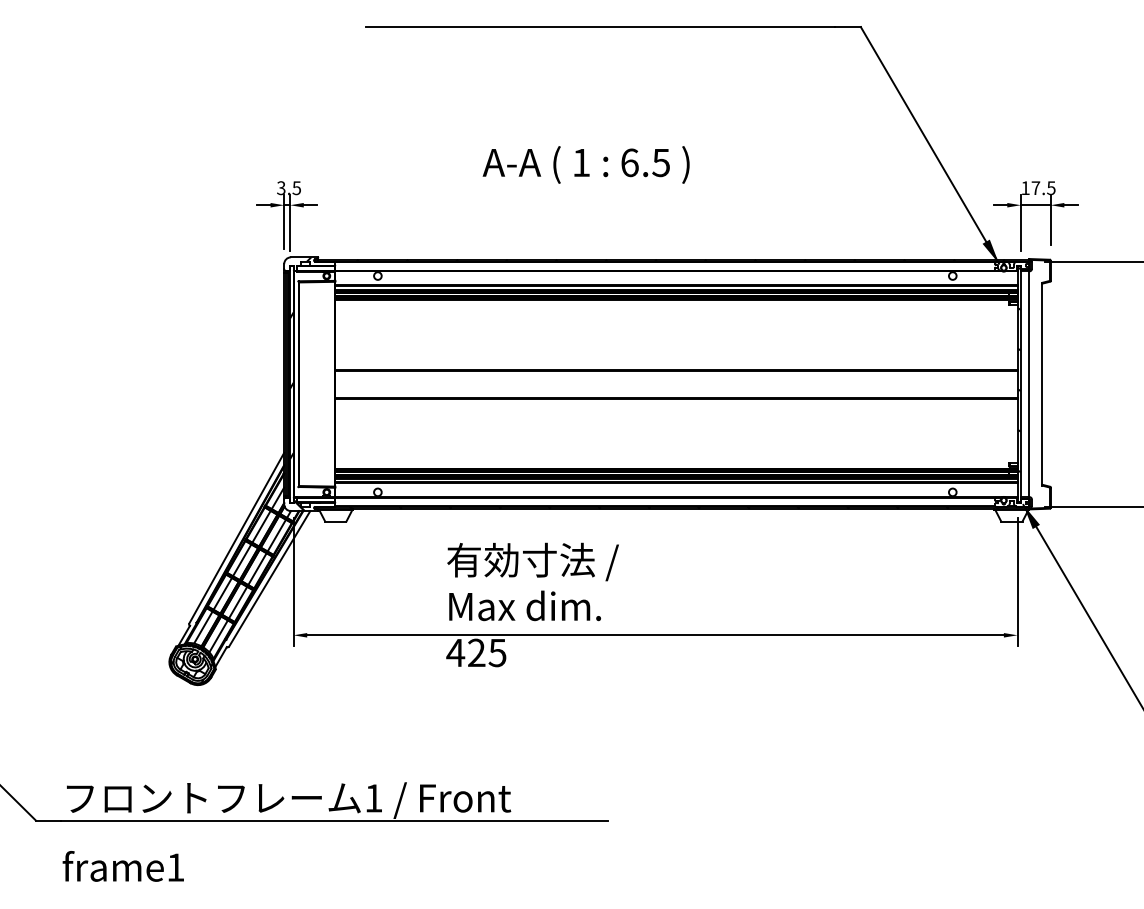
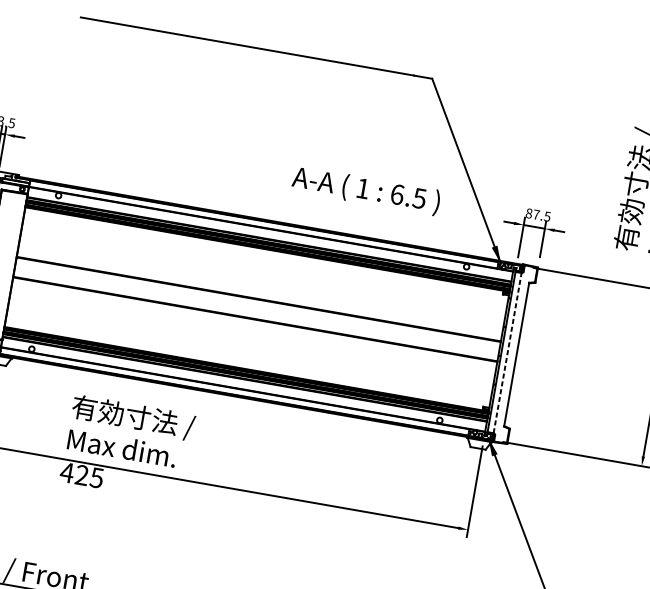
text: (585, 164) -> (365, 190), moved
text: (1025, 188) -> (529, 213), 17.5 -> 87.5
line: (1029, 384) -> (507, 353), solid -> dashed

